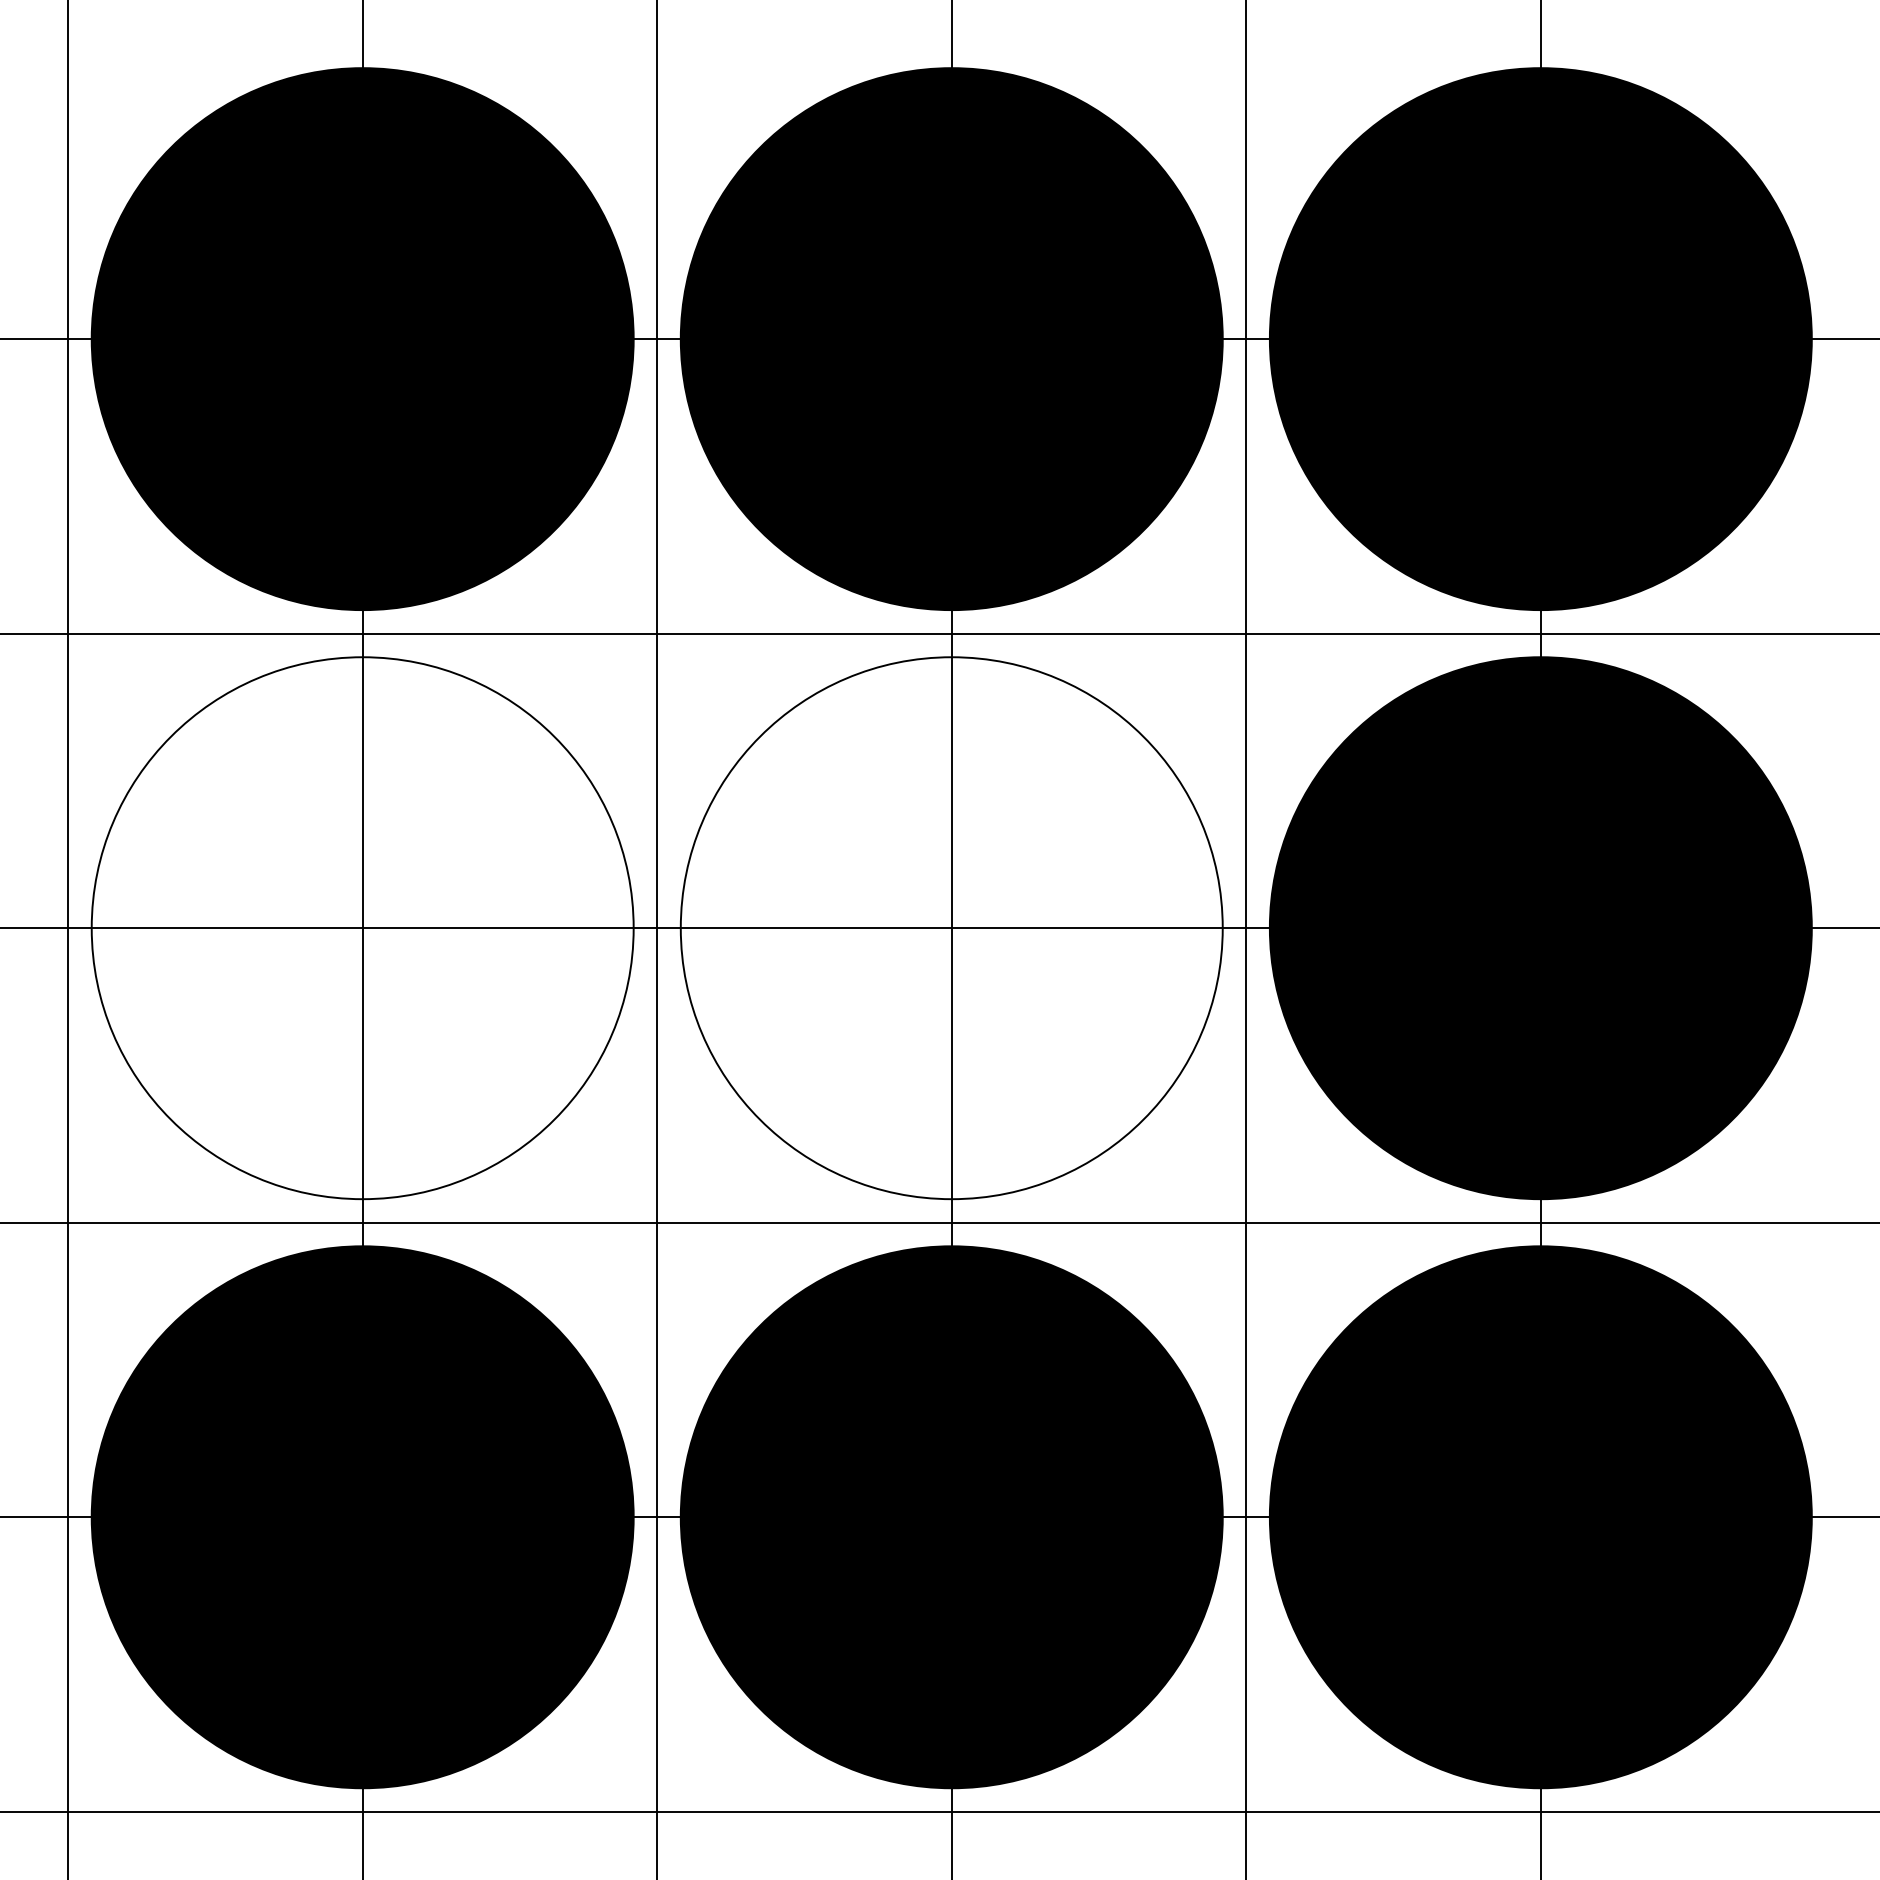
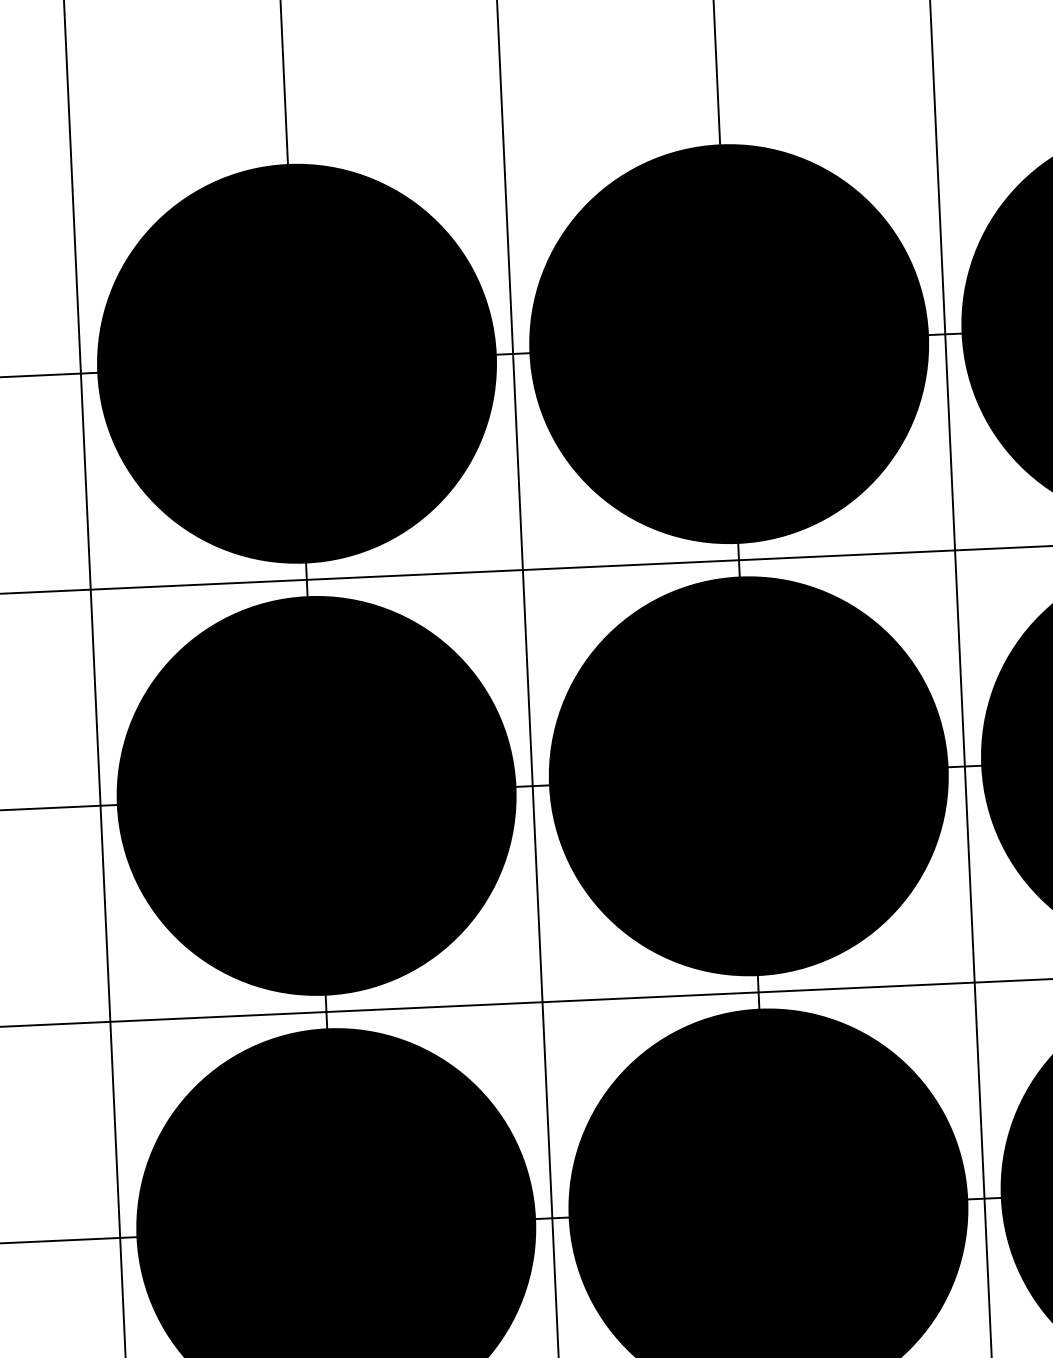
fill: (362, 928) -> (316, 796), added
fill: (951, 928) -> (748, 776), added

